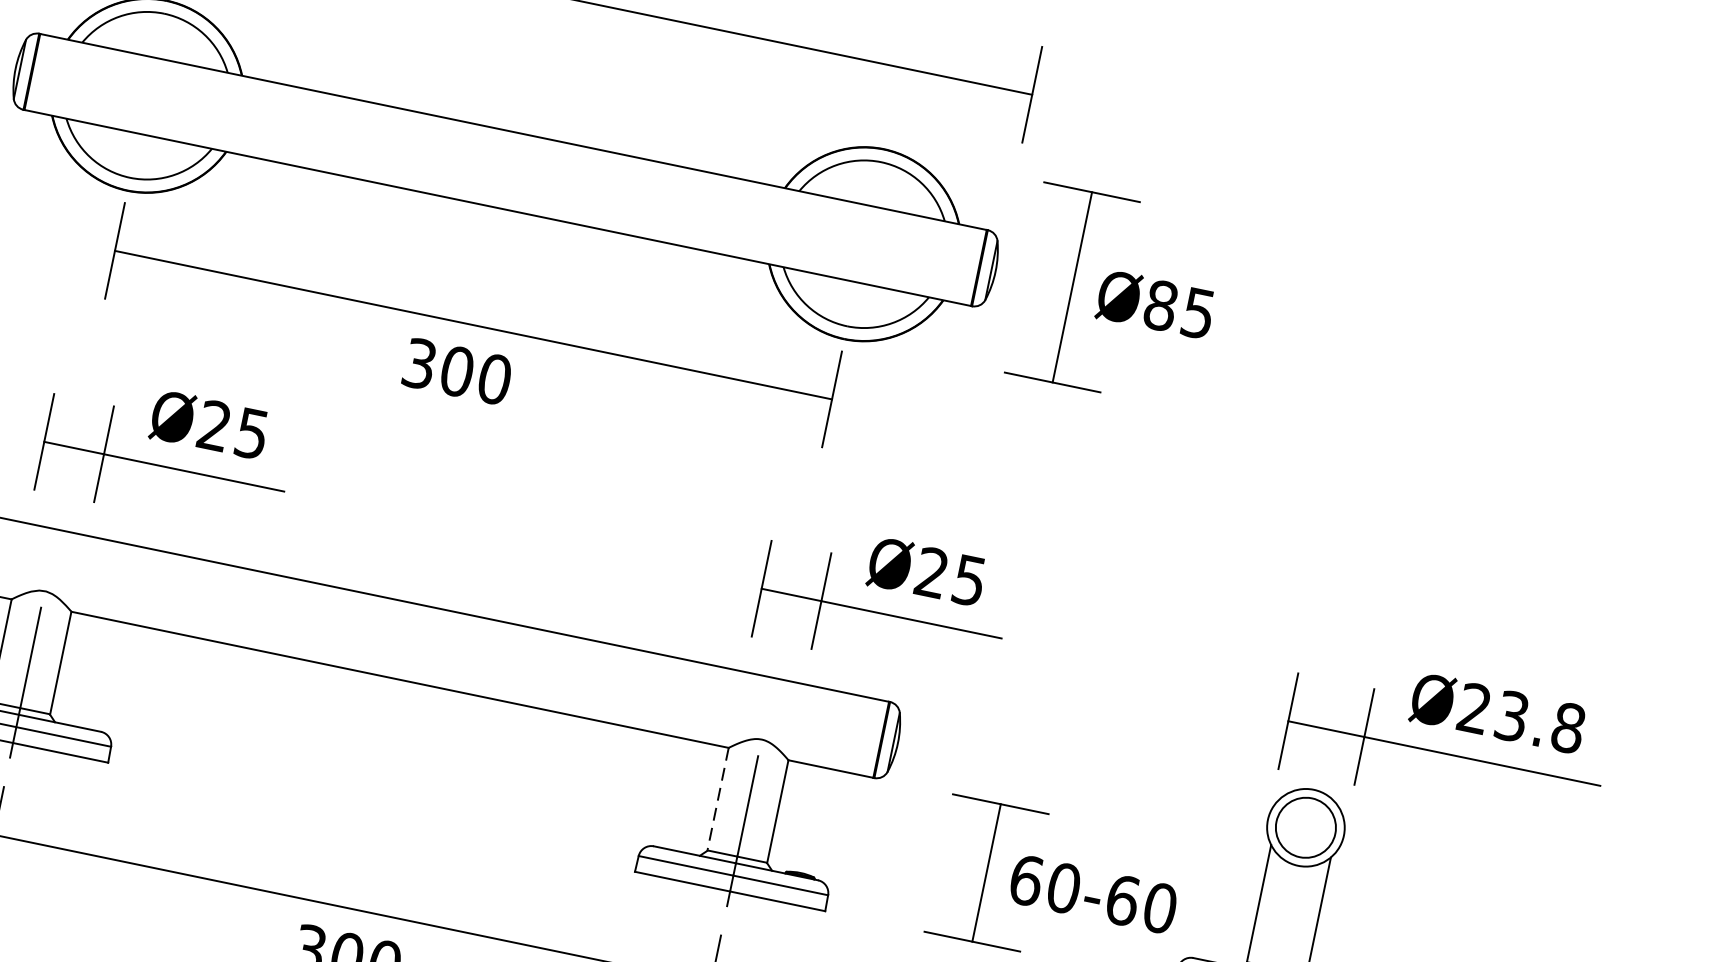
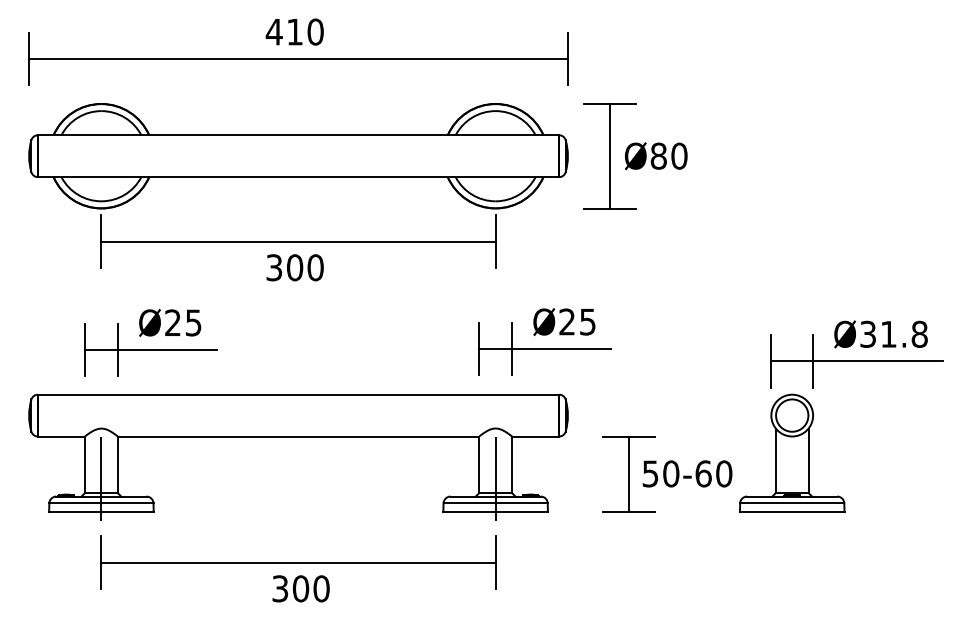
text: (1198, 312) -> (679, 155), Ø85 -> Ø80
text: (1493, 710) -> (878, 333), Ø23.8 -> Ø31.8
line: (718, 800) -> (479, 465), dashed -> solid
text: (1026, 879) -> (650, 473), 60-60 -> 50-60

